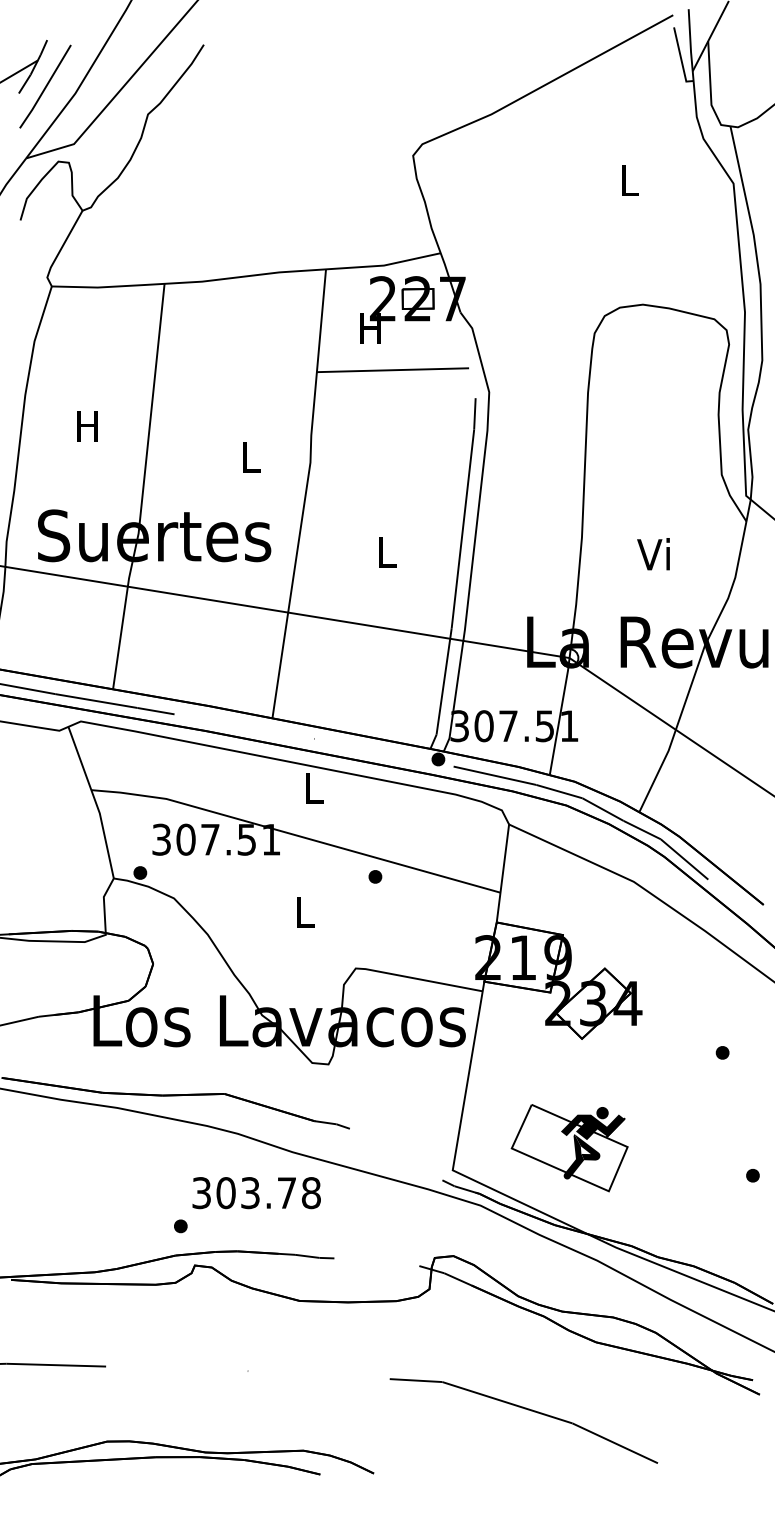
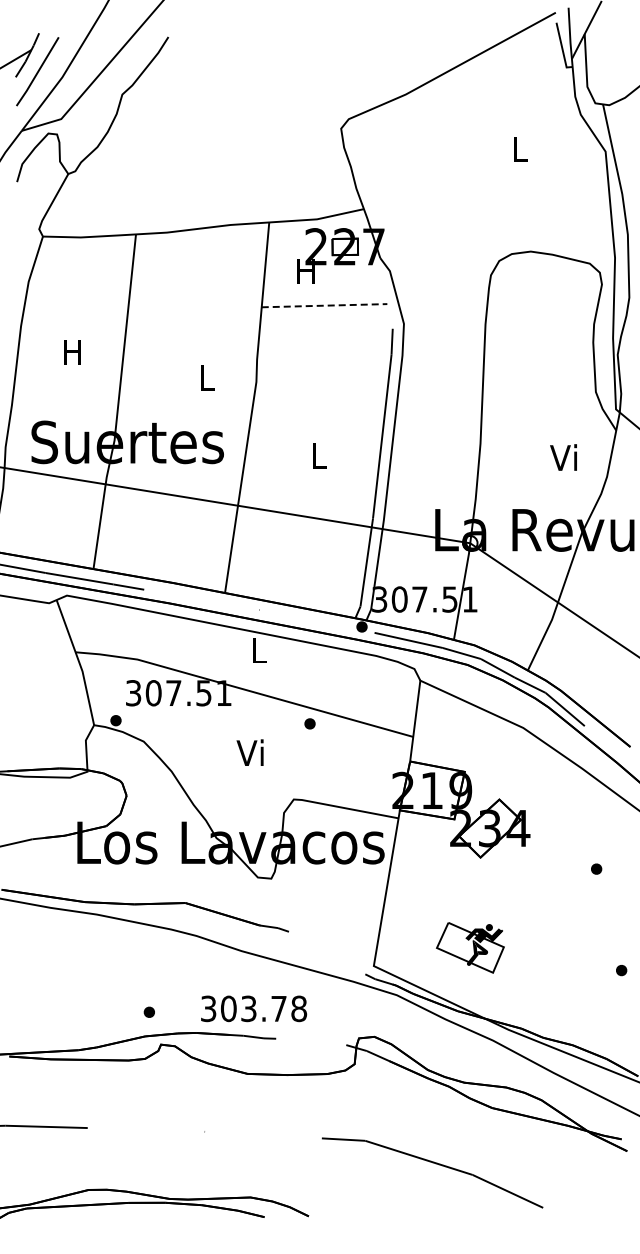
line: (392, 369) -> (324, 305), solid -> dashed
text: (653, 554) -> (563, 457), moved
text: (302, 911) -> (249, 752), L -> Vi
part: (569, 1147) -> (470, 947), size x0.7
text: (257, 1192) -> (254, 1008), moved

